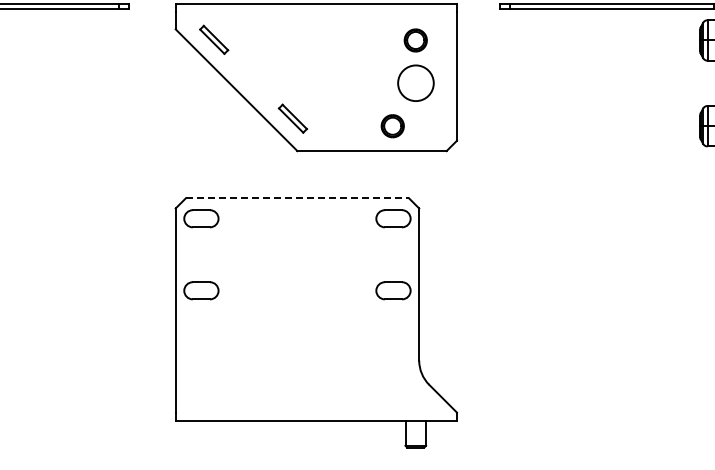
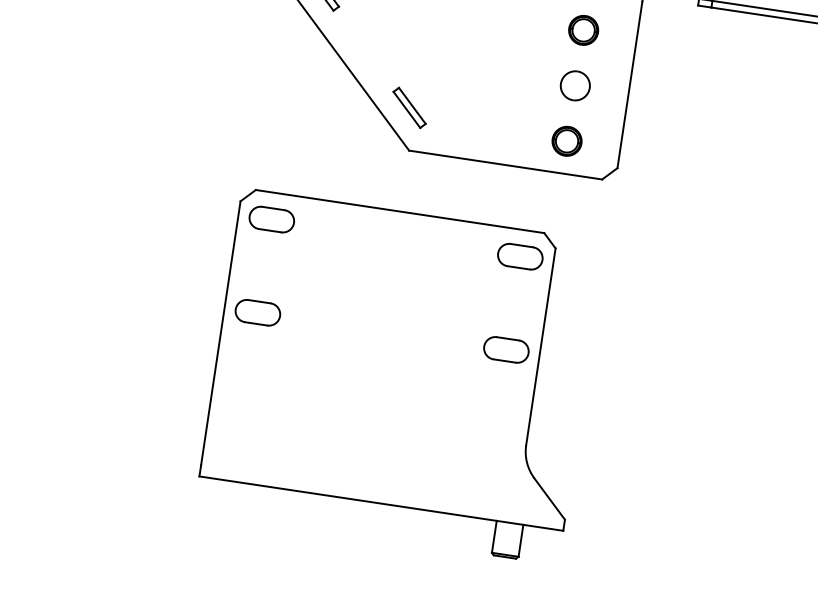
part: (415, 83) -> (574, 85), size x0.62
part: (392, 126) -> (566, 141), moved
line: (297, 198) -> (400, 211), dashed -> solid

